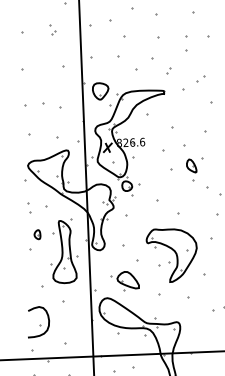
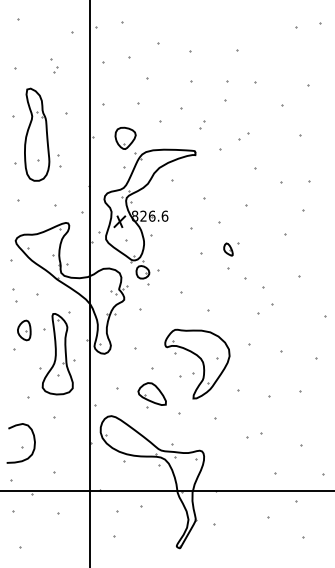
part: (44, 82) -> (41, 134), added
part: (100, 90) -> (125, 137), moved
part: (194, 165) -> (231, 249), size x0.71
part: (37, 234) -> (24, 330), size x1.67
part: (127, 281) -> (151, 395), moved

